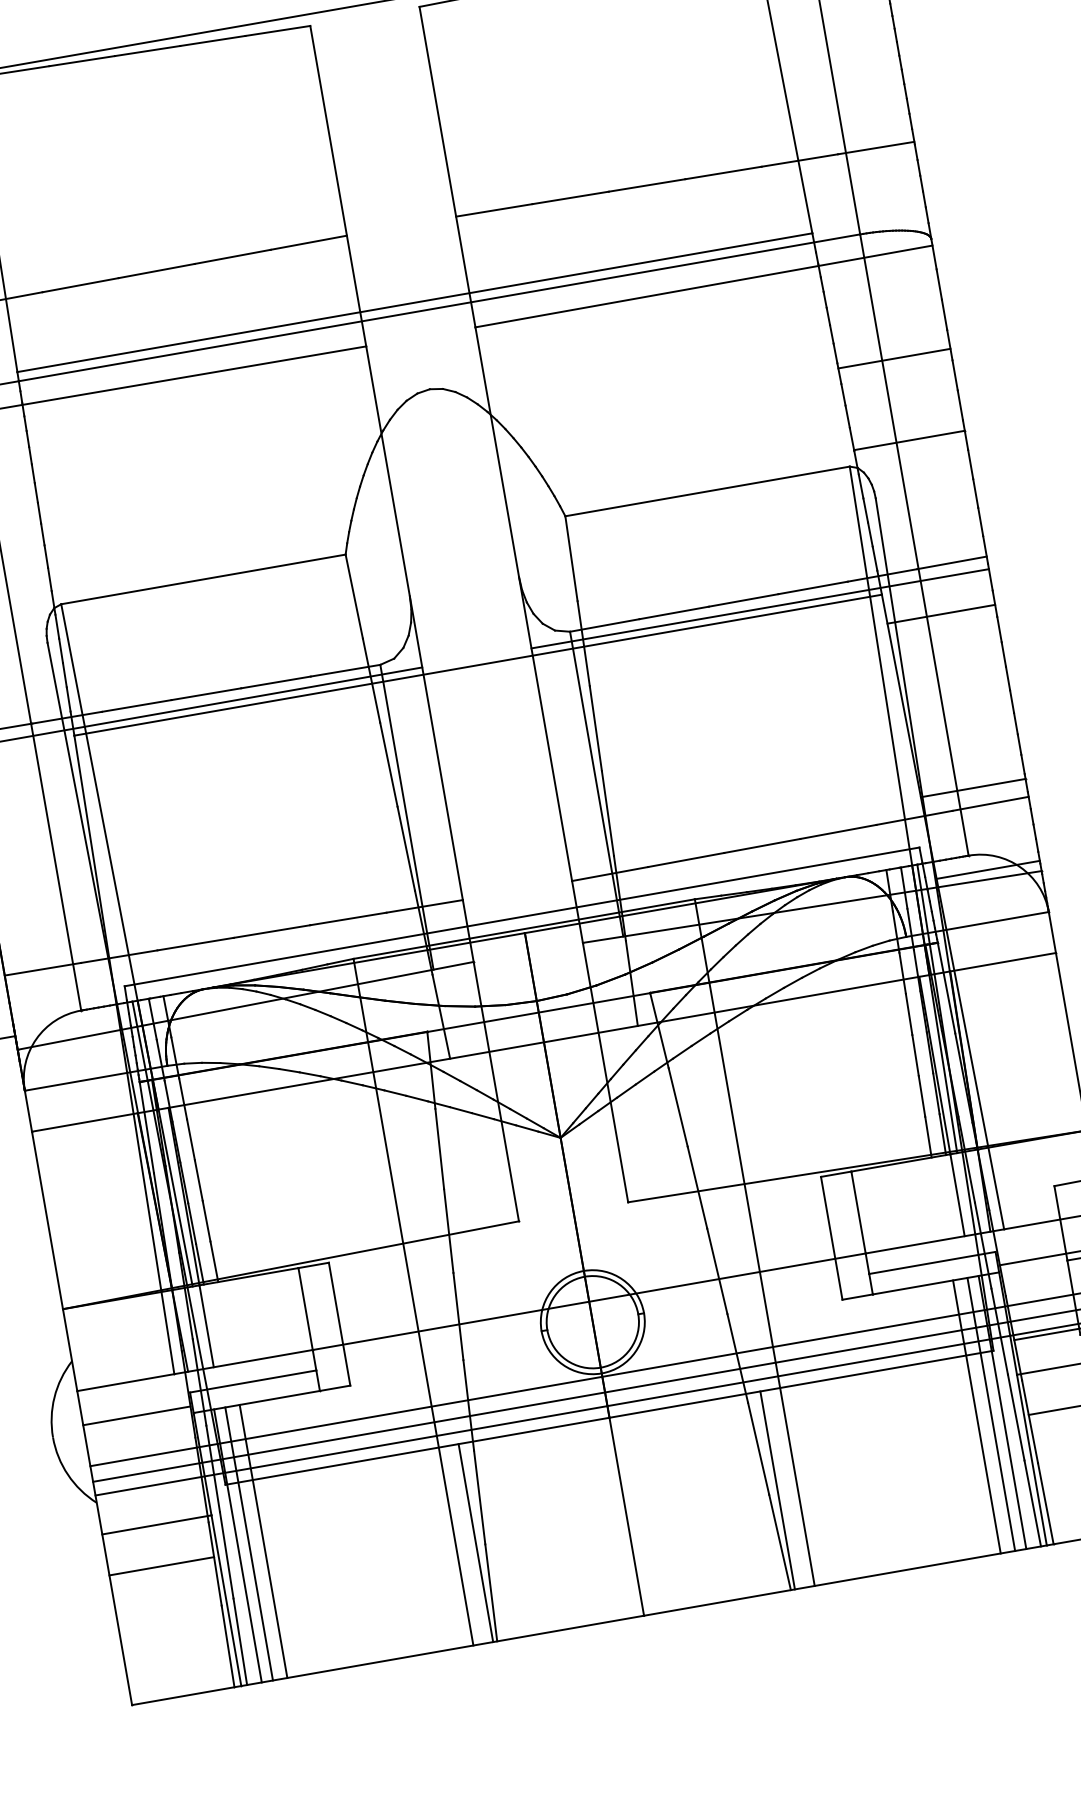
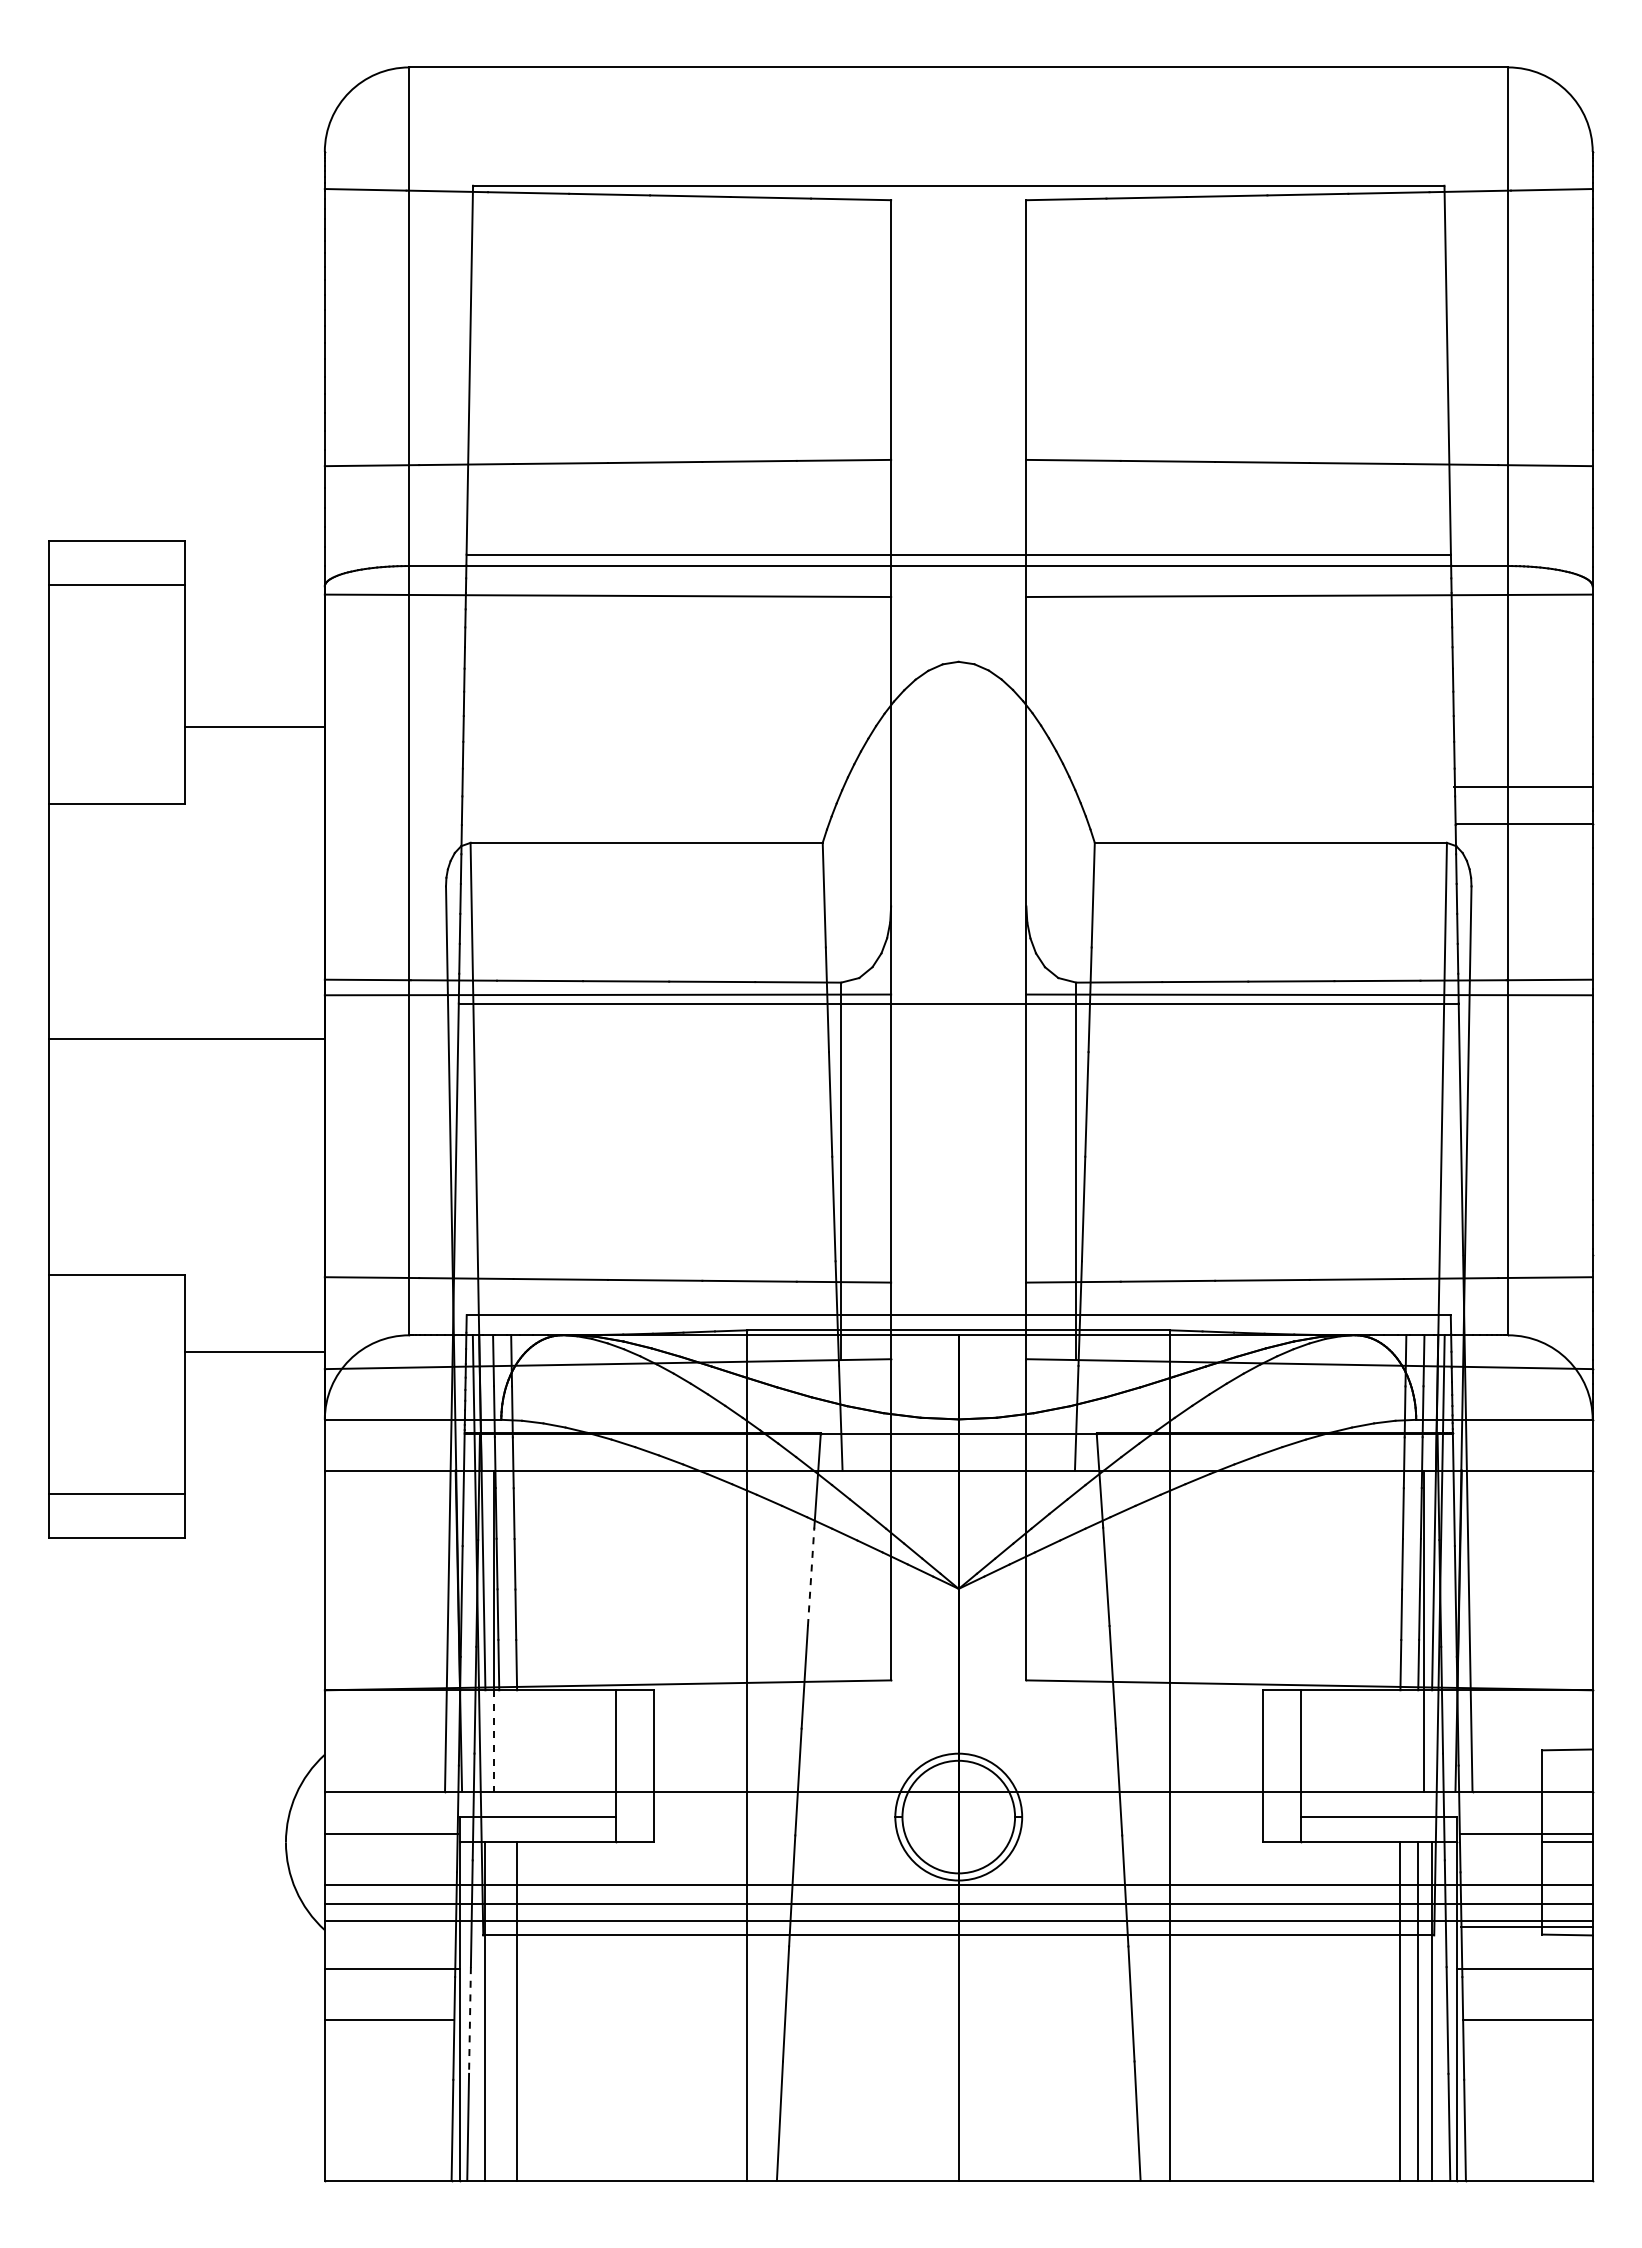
line: (893, 358) -> (1522, 787), moved
line: (940, 614) -> (1525, 1039), removed
line: (972, 788) -> (1527, 1255), removed
line: (988, 869) -> (1528, 1356), removed
line: (439, 1148) -> (811, 1576), solid -> dashed
line: (206, 1326) -> (493, 1741), solid -> dashed
line: (777, 1490) -> (1145, 2057), removed
line: (475, 1542) -> (771, 2057), removed
line: (249, 1543) -> (499, 2011), removed
line: (226, 1555) -> (469, 2020), solid -> dashed

